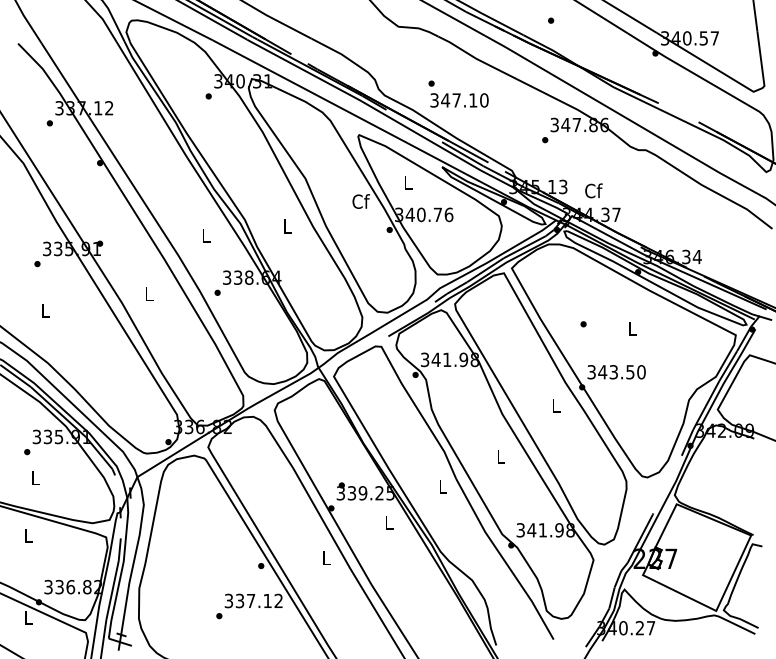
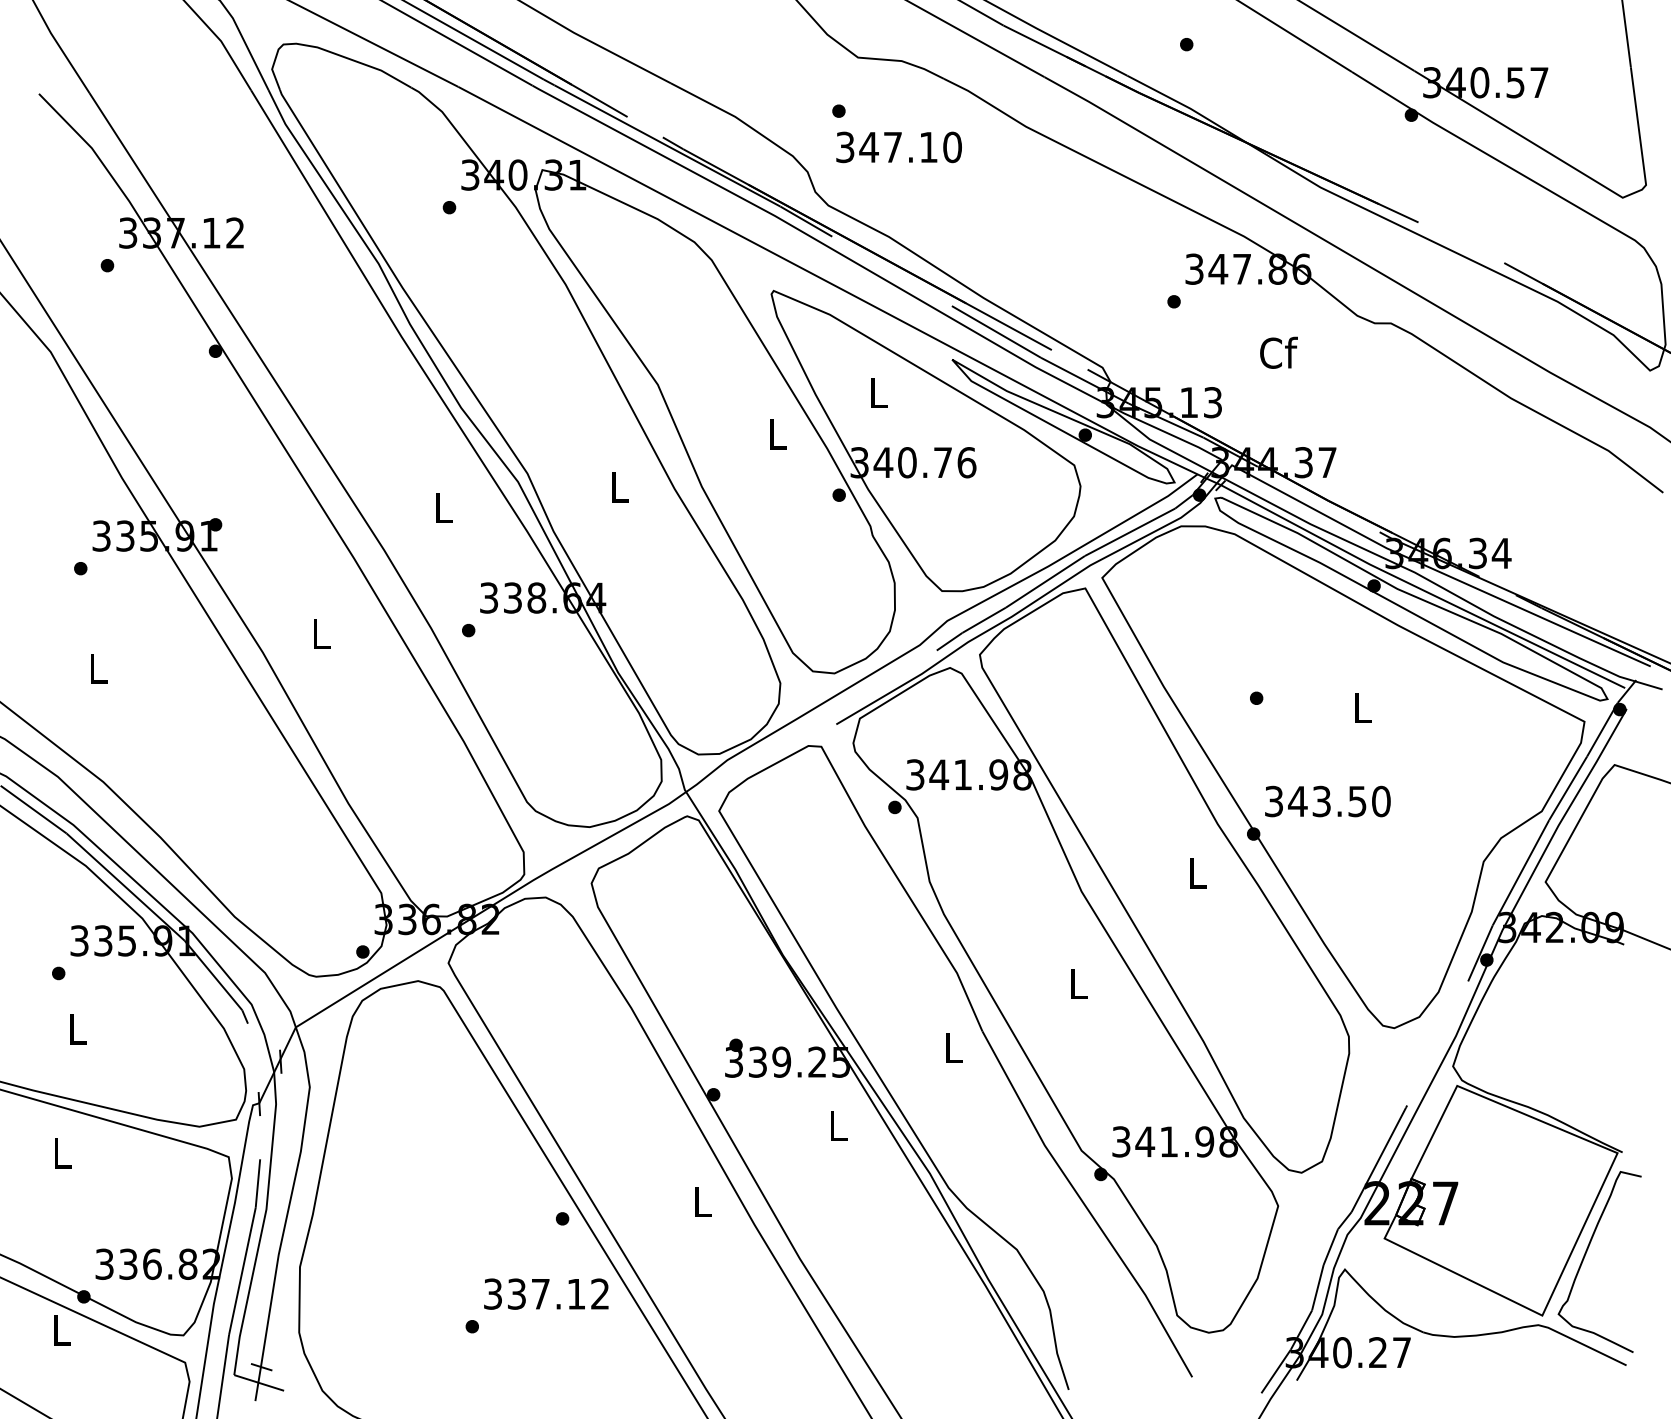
text: (458, 93) -> (896, 132), moved
text: (593, 190) -> (1278, 352), moved
text: (361, 201) -> (778, 433), Cf -> L

